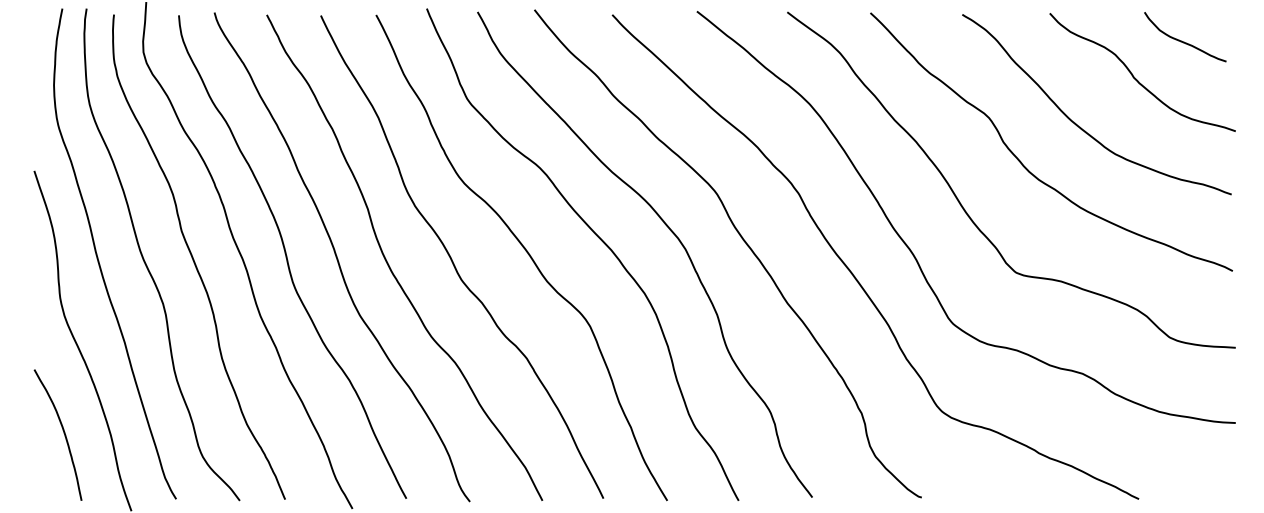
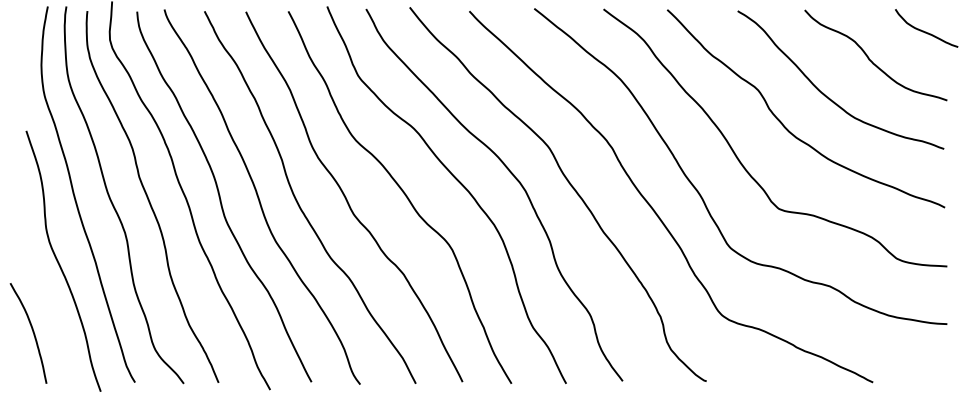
curve: (1185, 41) -> (926, 31), moved
curve: (63, 433) -> (32, 332), moved

